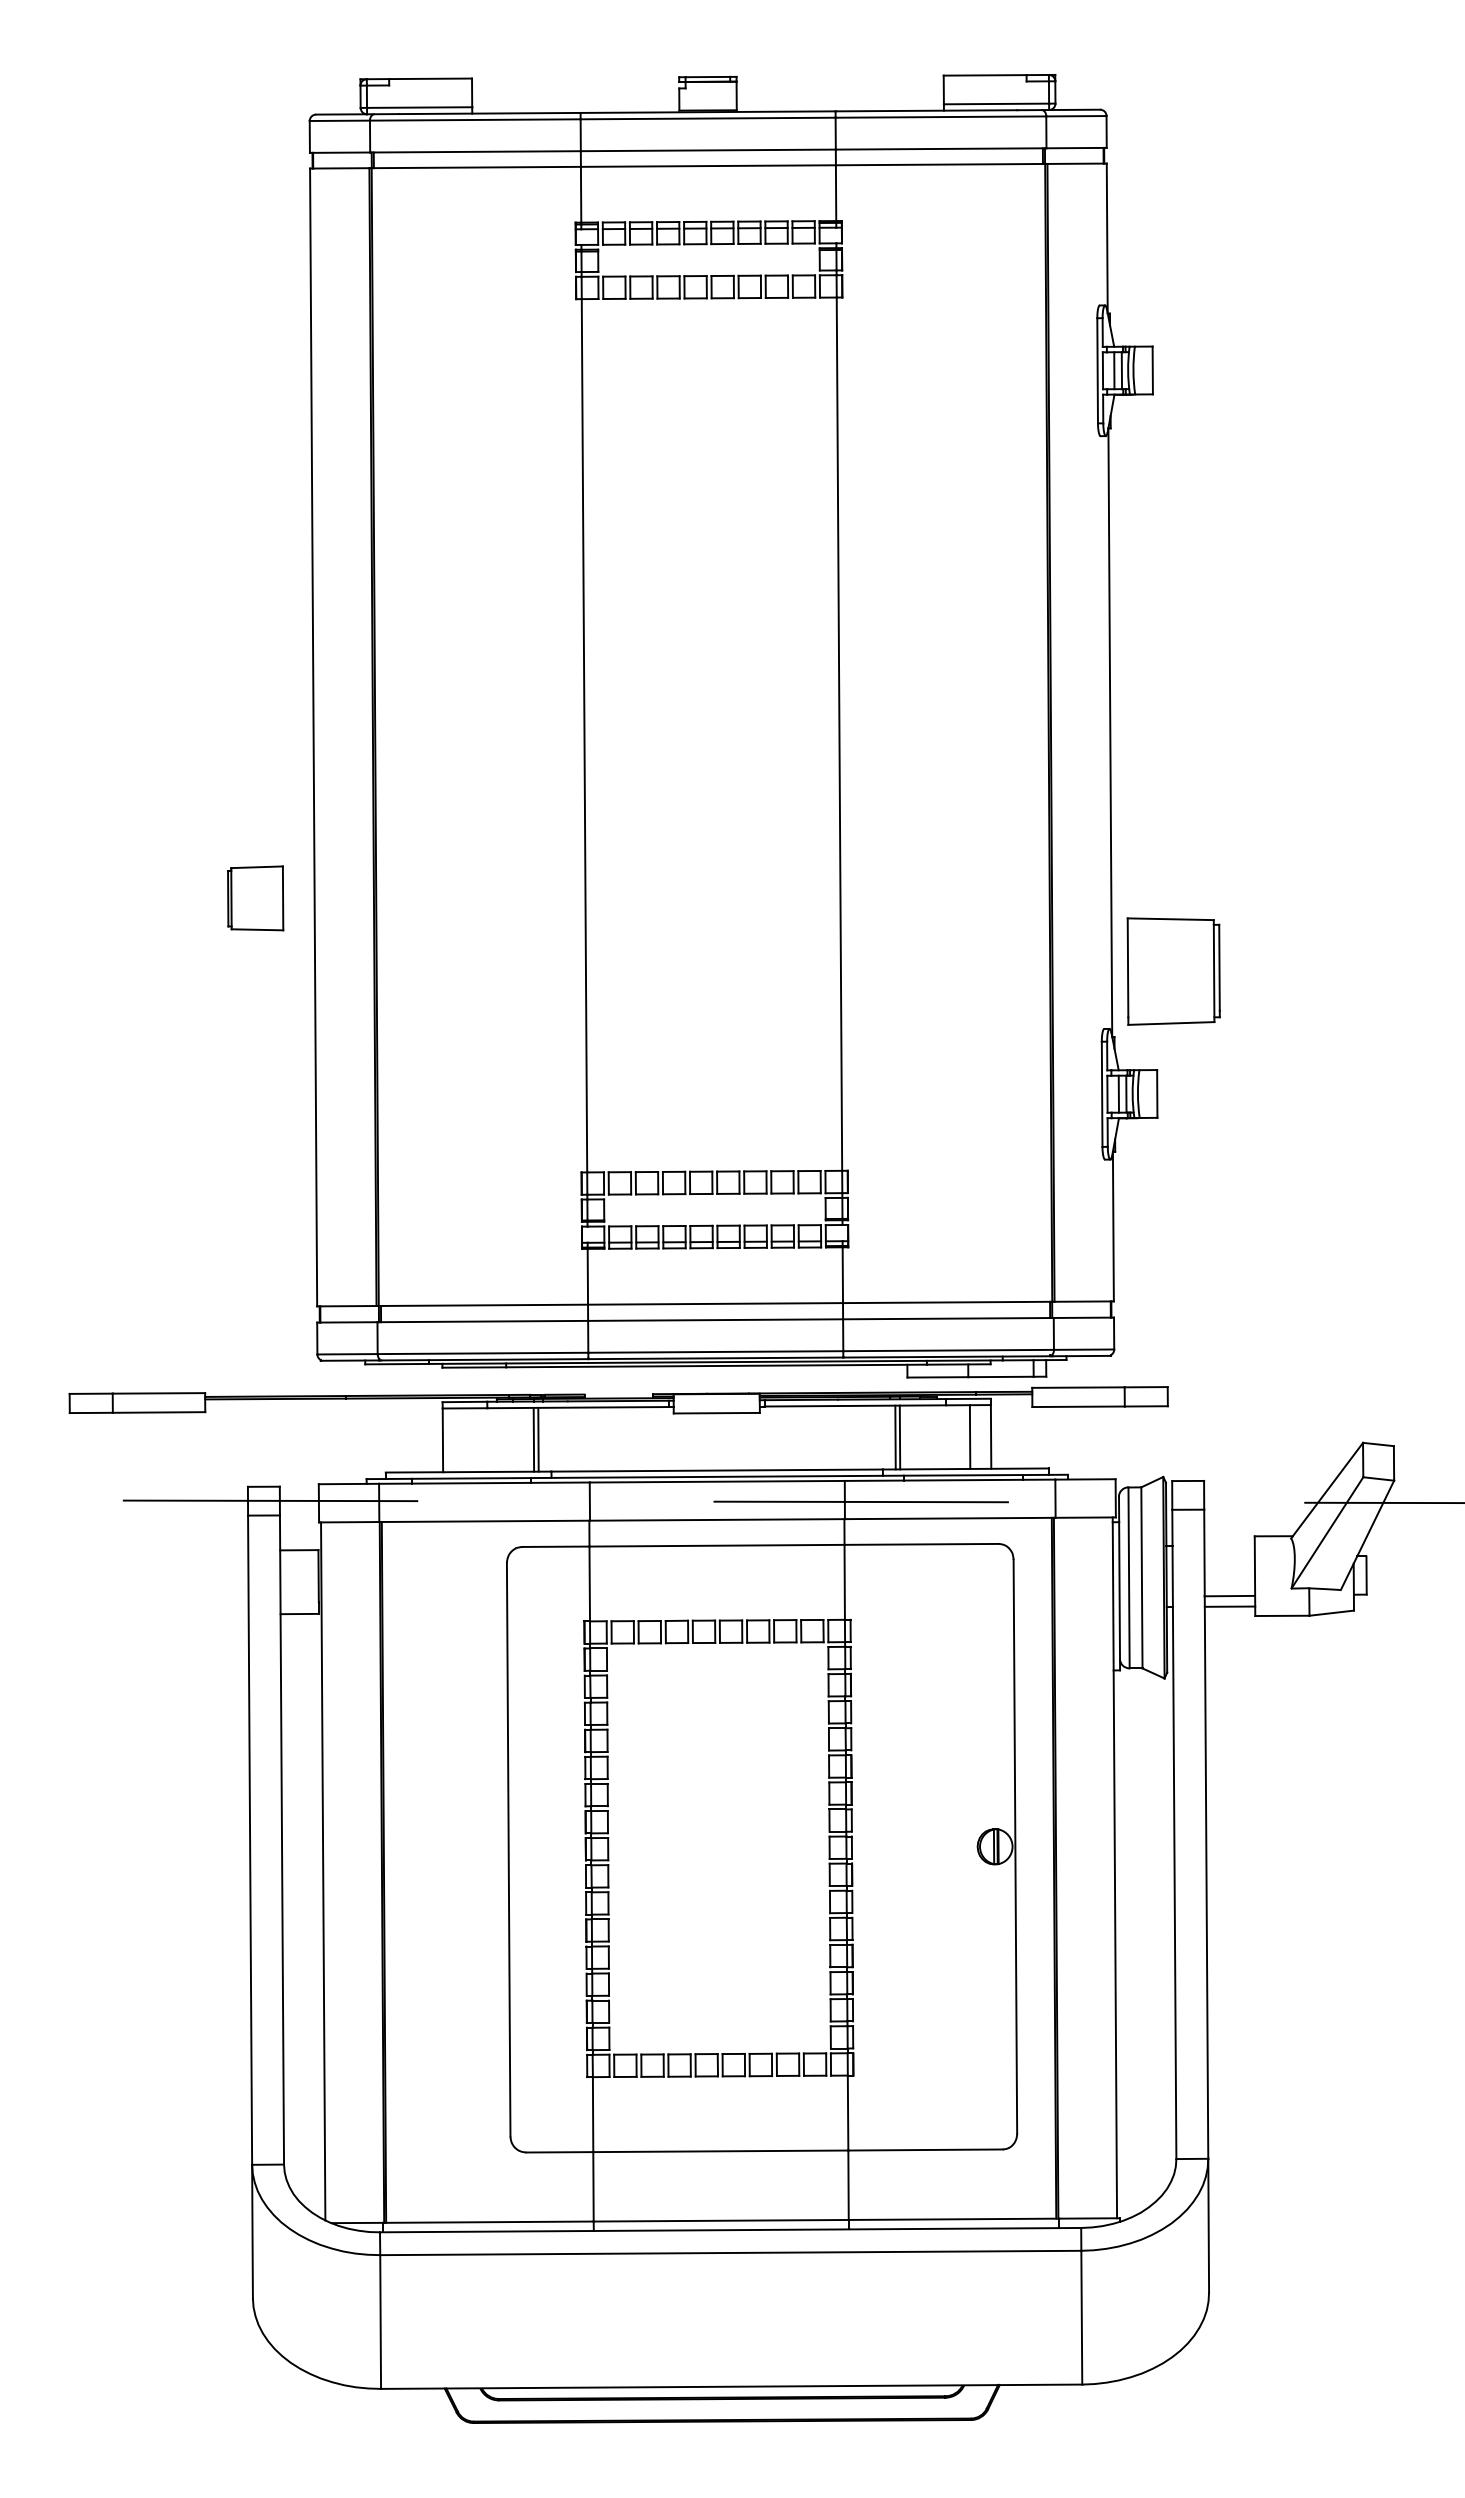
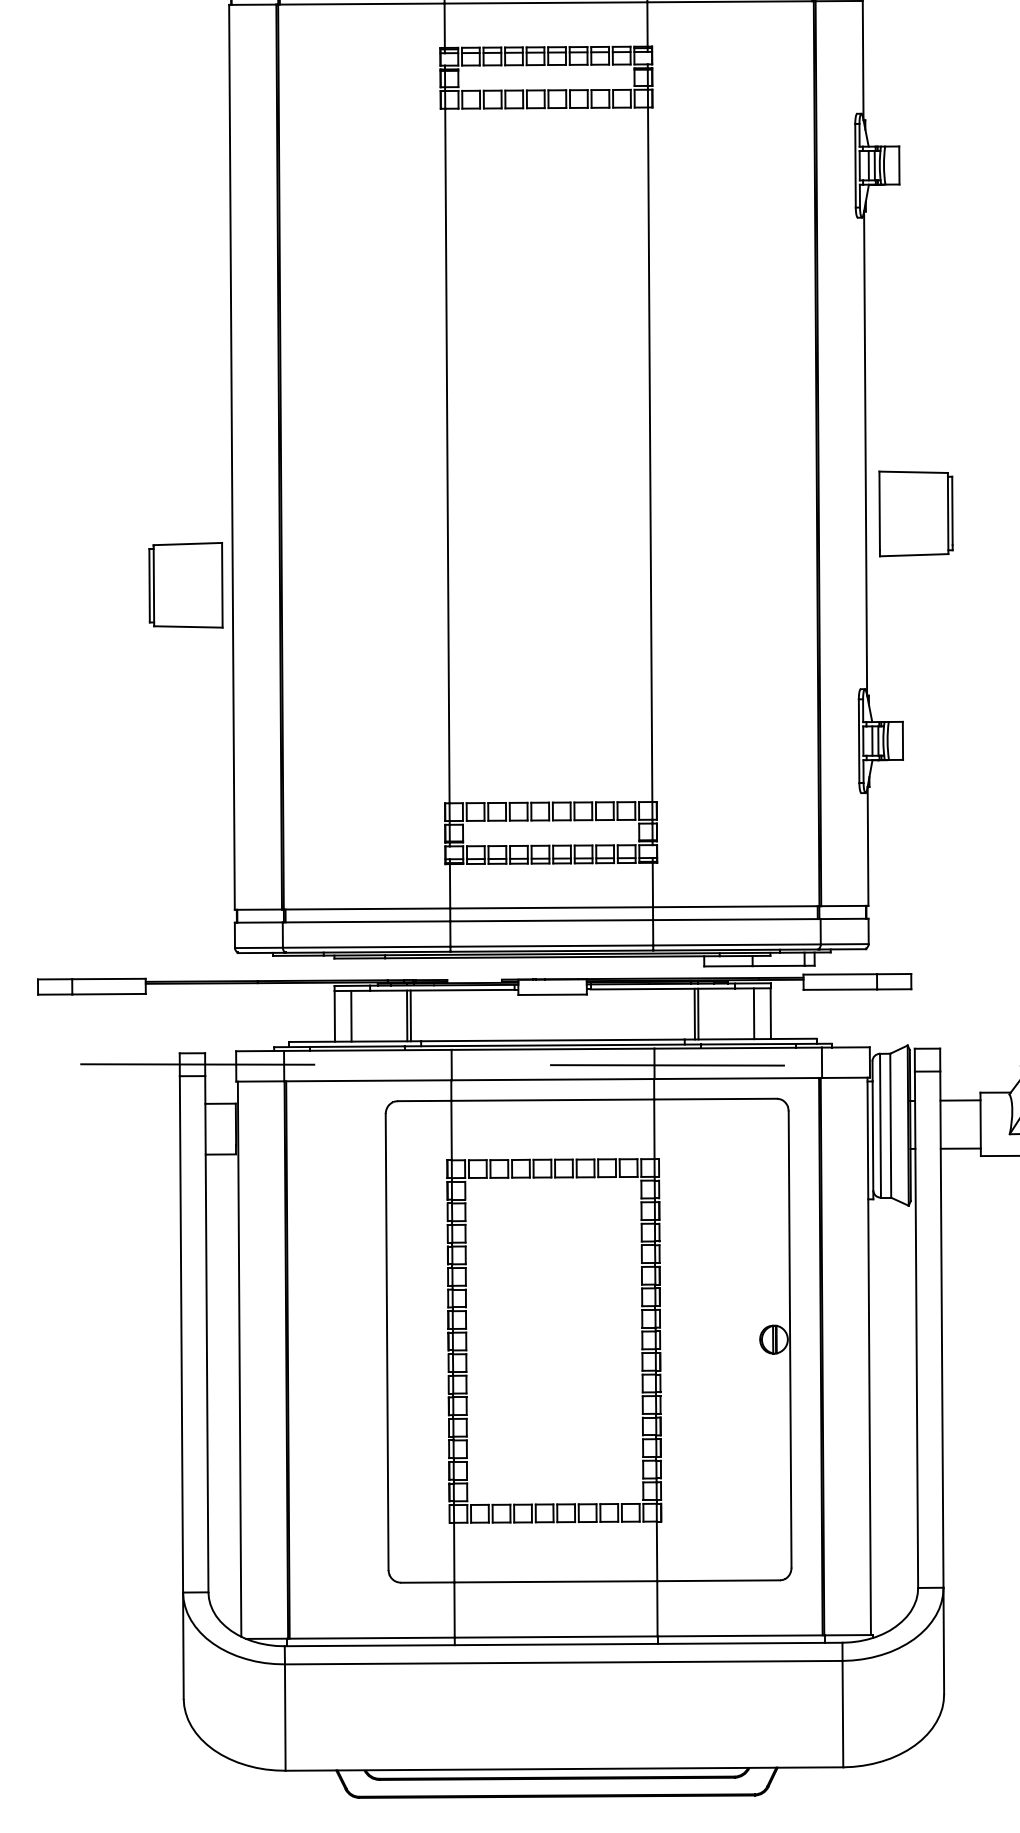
part: (255, 898) -> (185, 585), size x1.67
part: (1173, 971) -> (915, 513), moved
line: (463, 1440) -> (351, 1016), added
line: (1229, 1595) -> (960, 1099), moved

